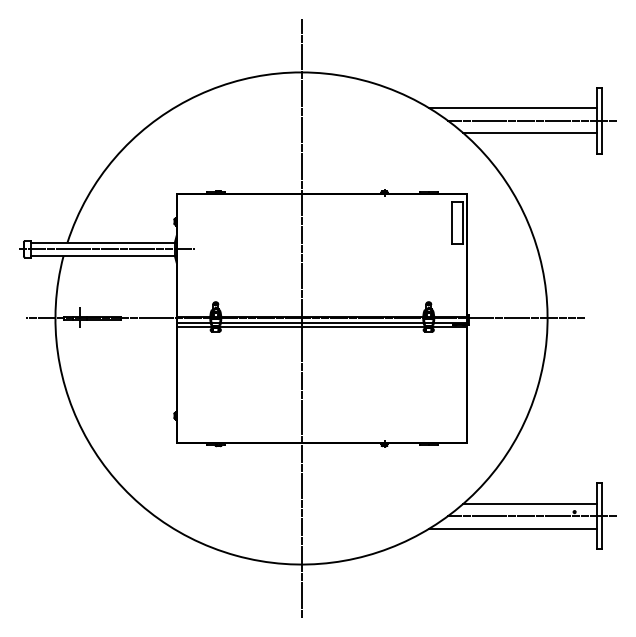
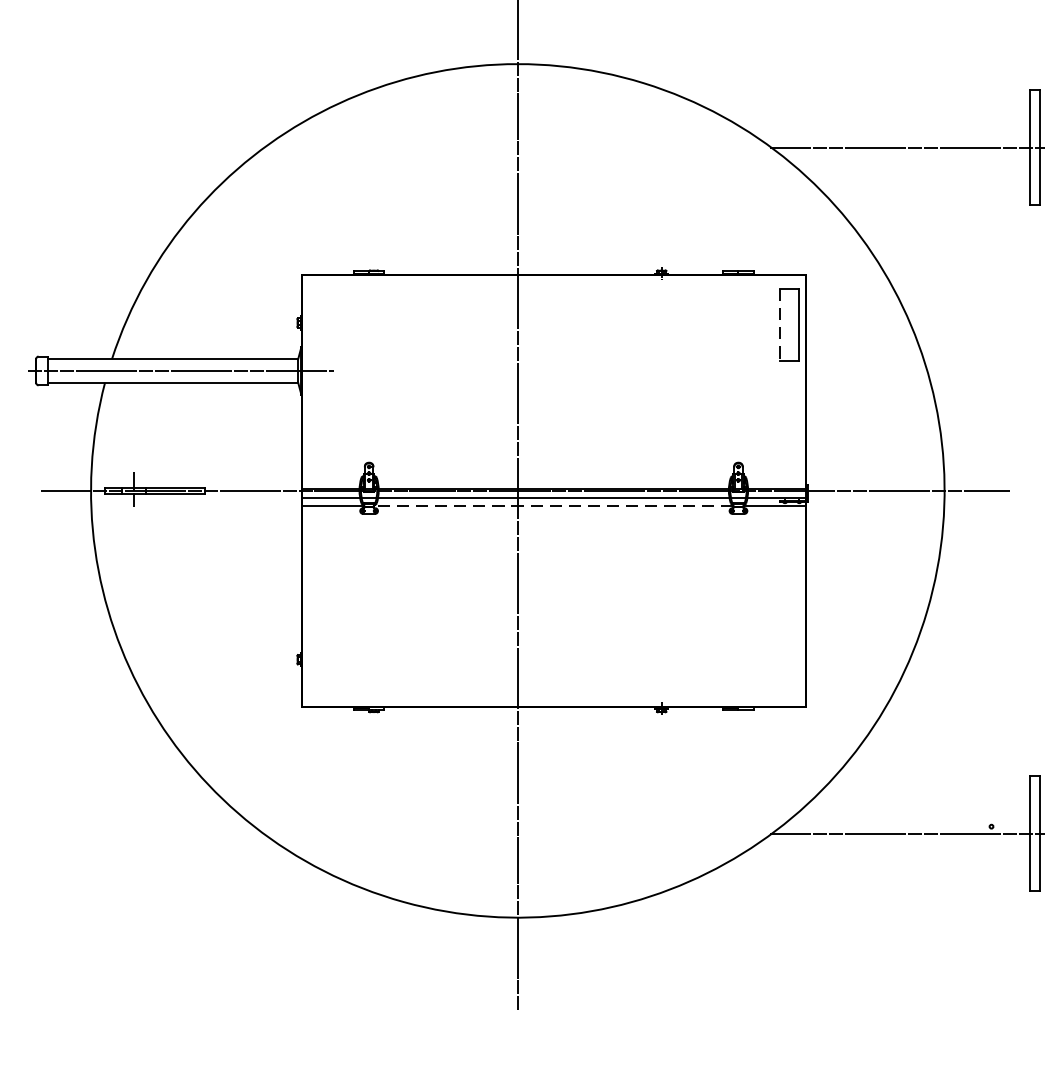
line: (512, 108) -> (883, 126), removed
line: (529, 133) -> (913, 170), removed
line: (452, 222) -> (779, 324), solid -> dashed
line: (322, 327) -> (554, 506), solid -> dashed
line: (529, 503) -> (913, 811), removed
line: (512, 528) -> (883, 855), removed

